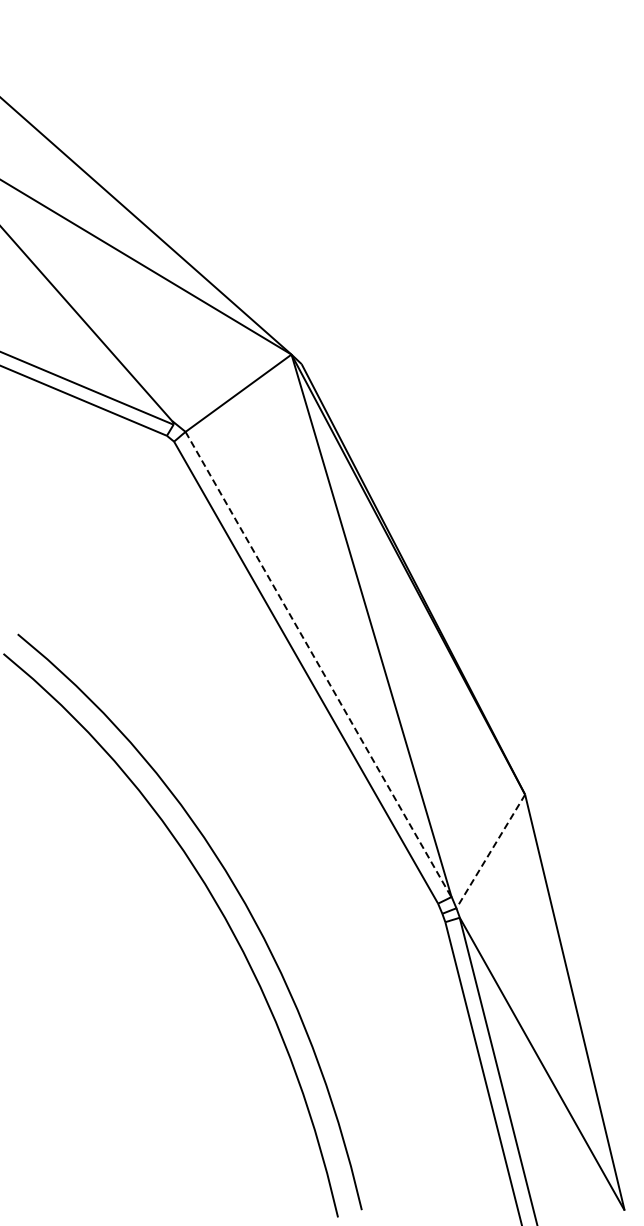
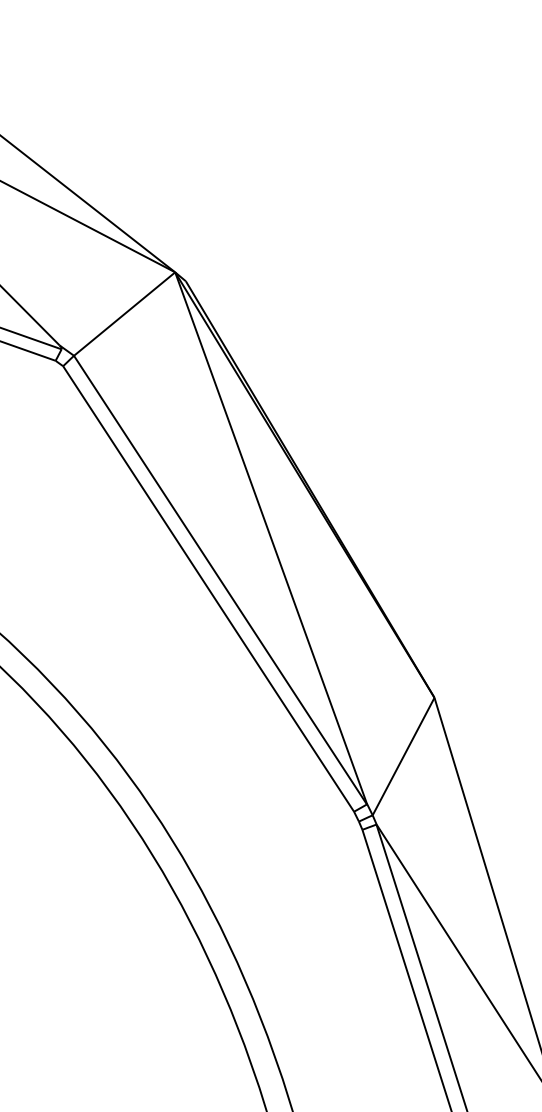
line: (318, 664) -> (220, 580), dashed -> solid
line: (490, 851) -> (403, 756), dashed -> solid

